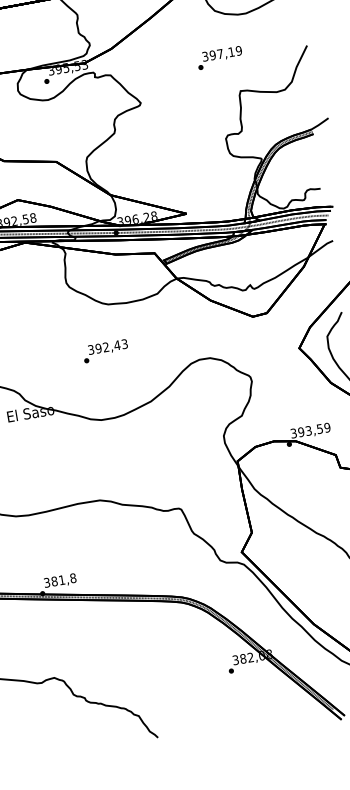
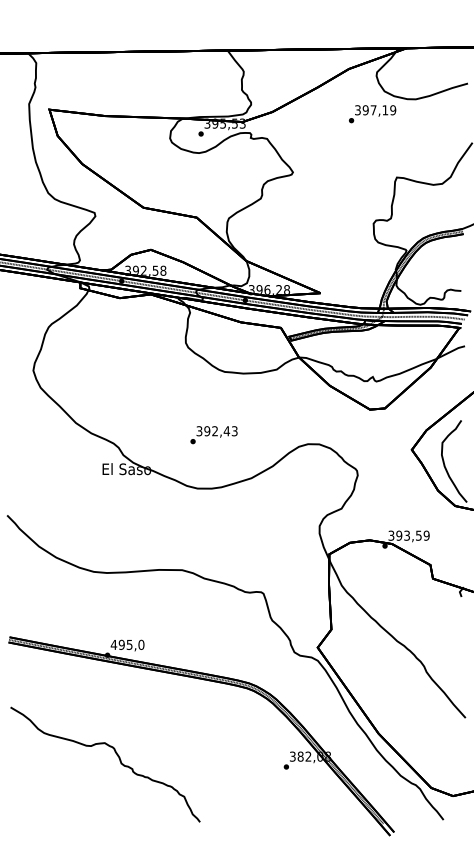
text: (219, 58) -> (372, 114), moved
text: (105, 351) -> (213, 435), moved
text: (59, 580) -> (127, 644), 381,8 -> 495,0

